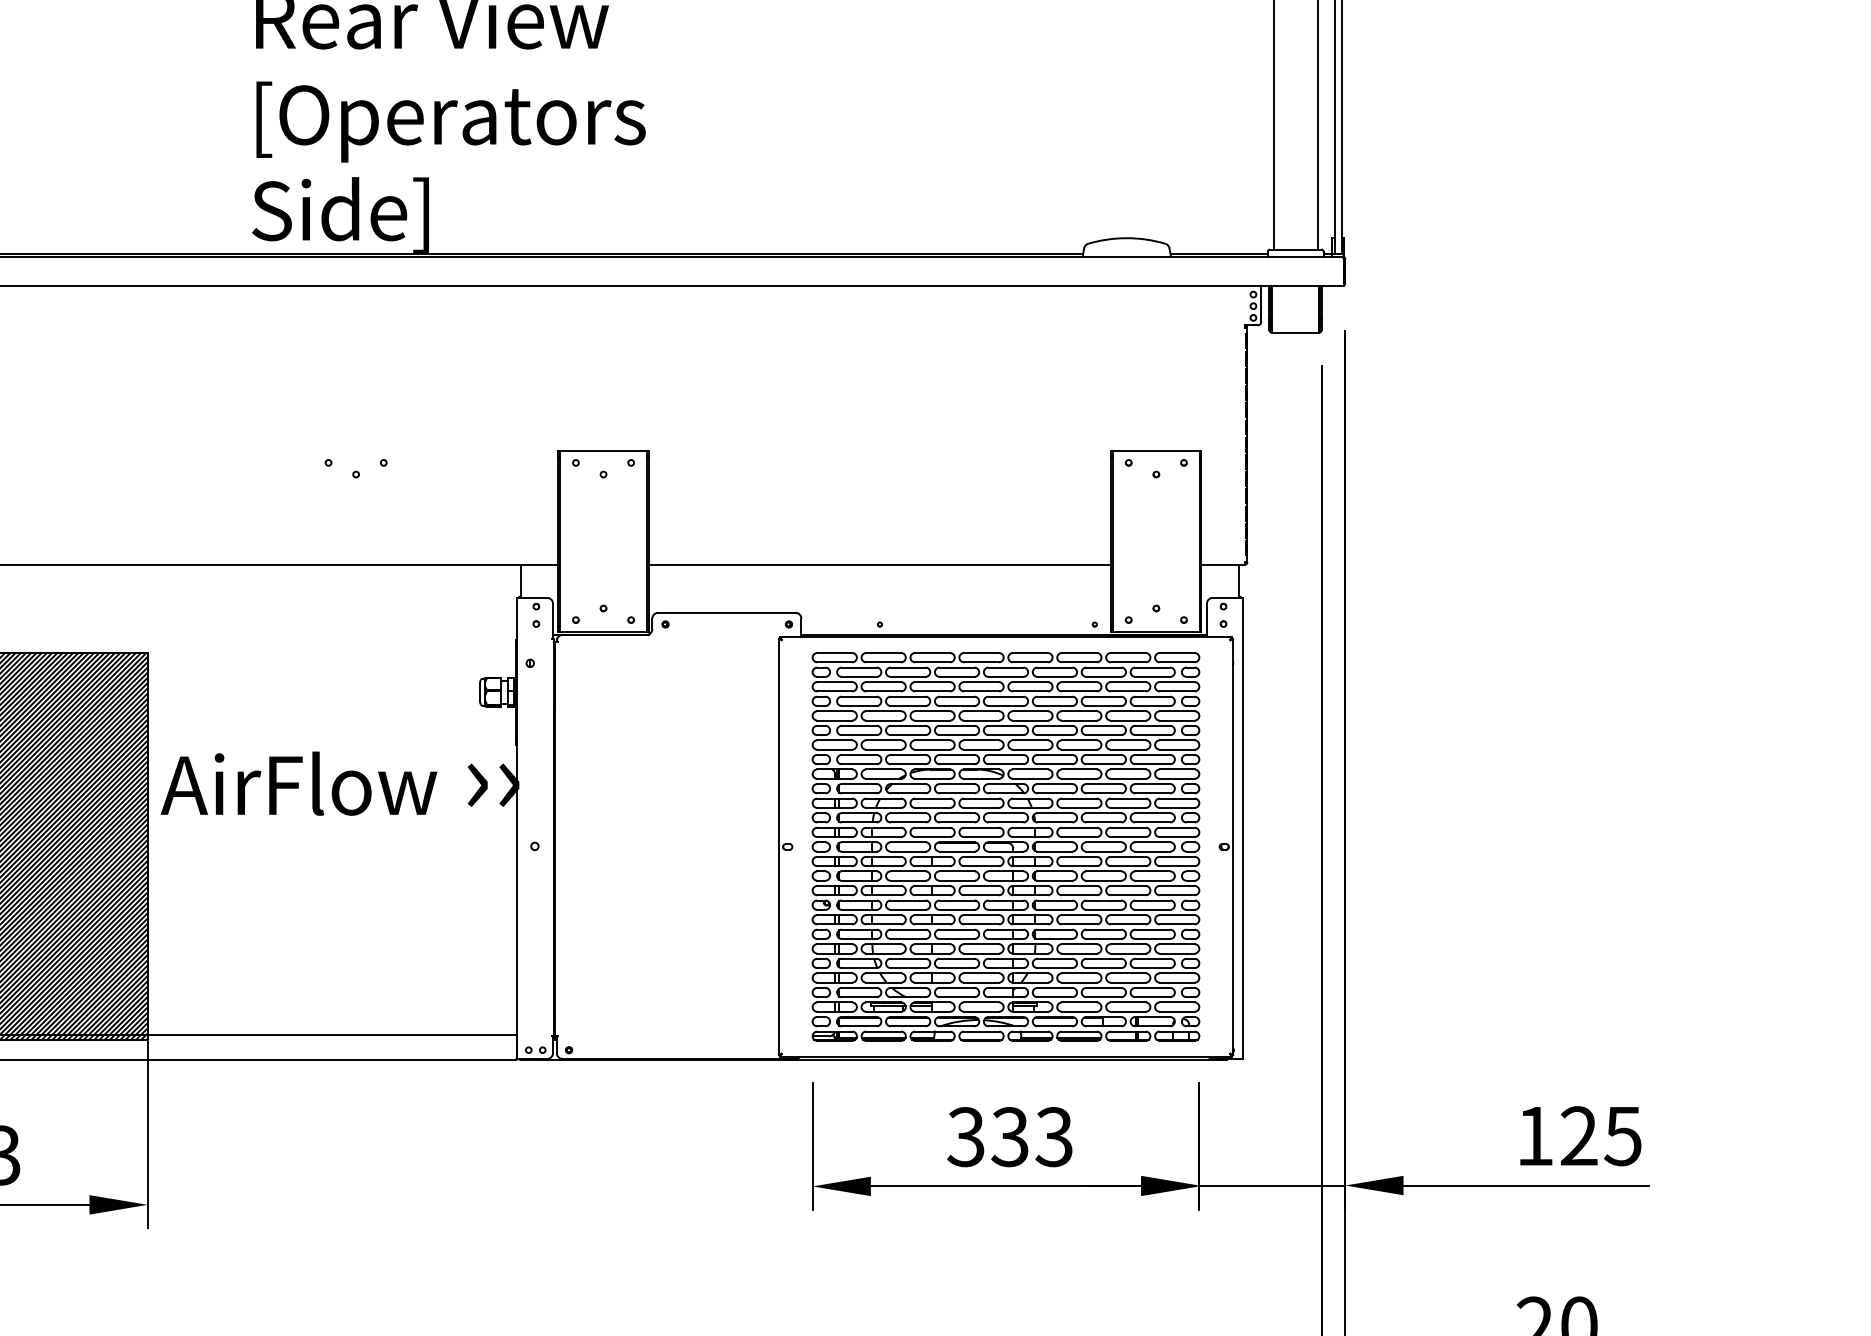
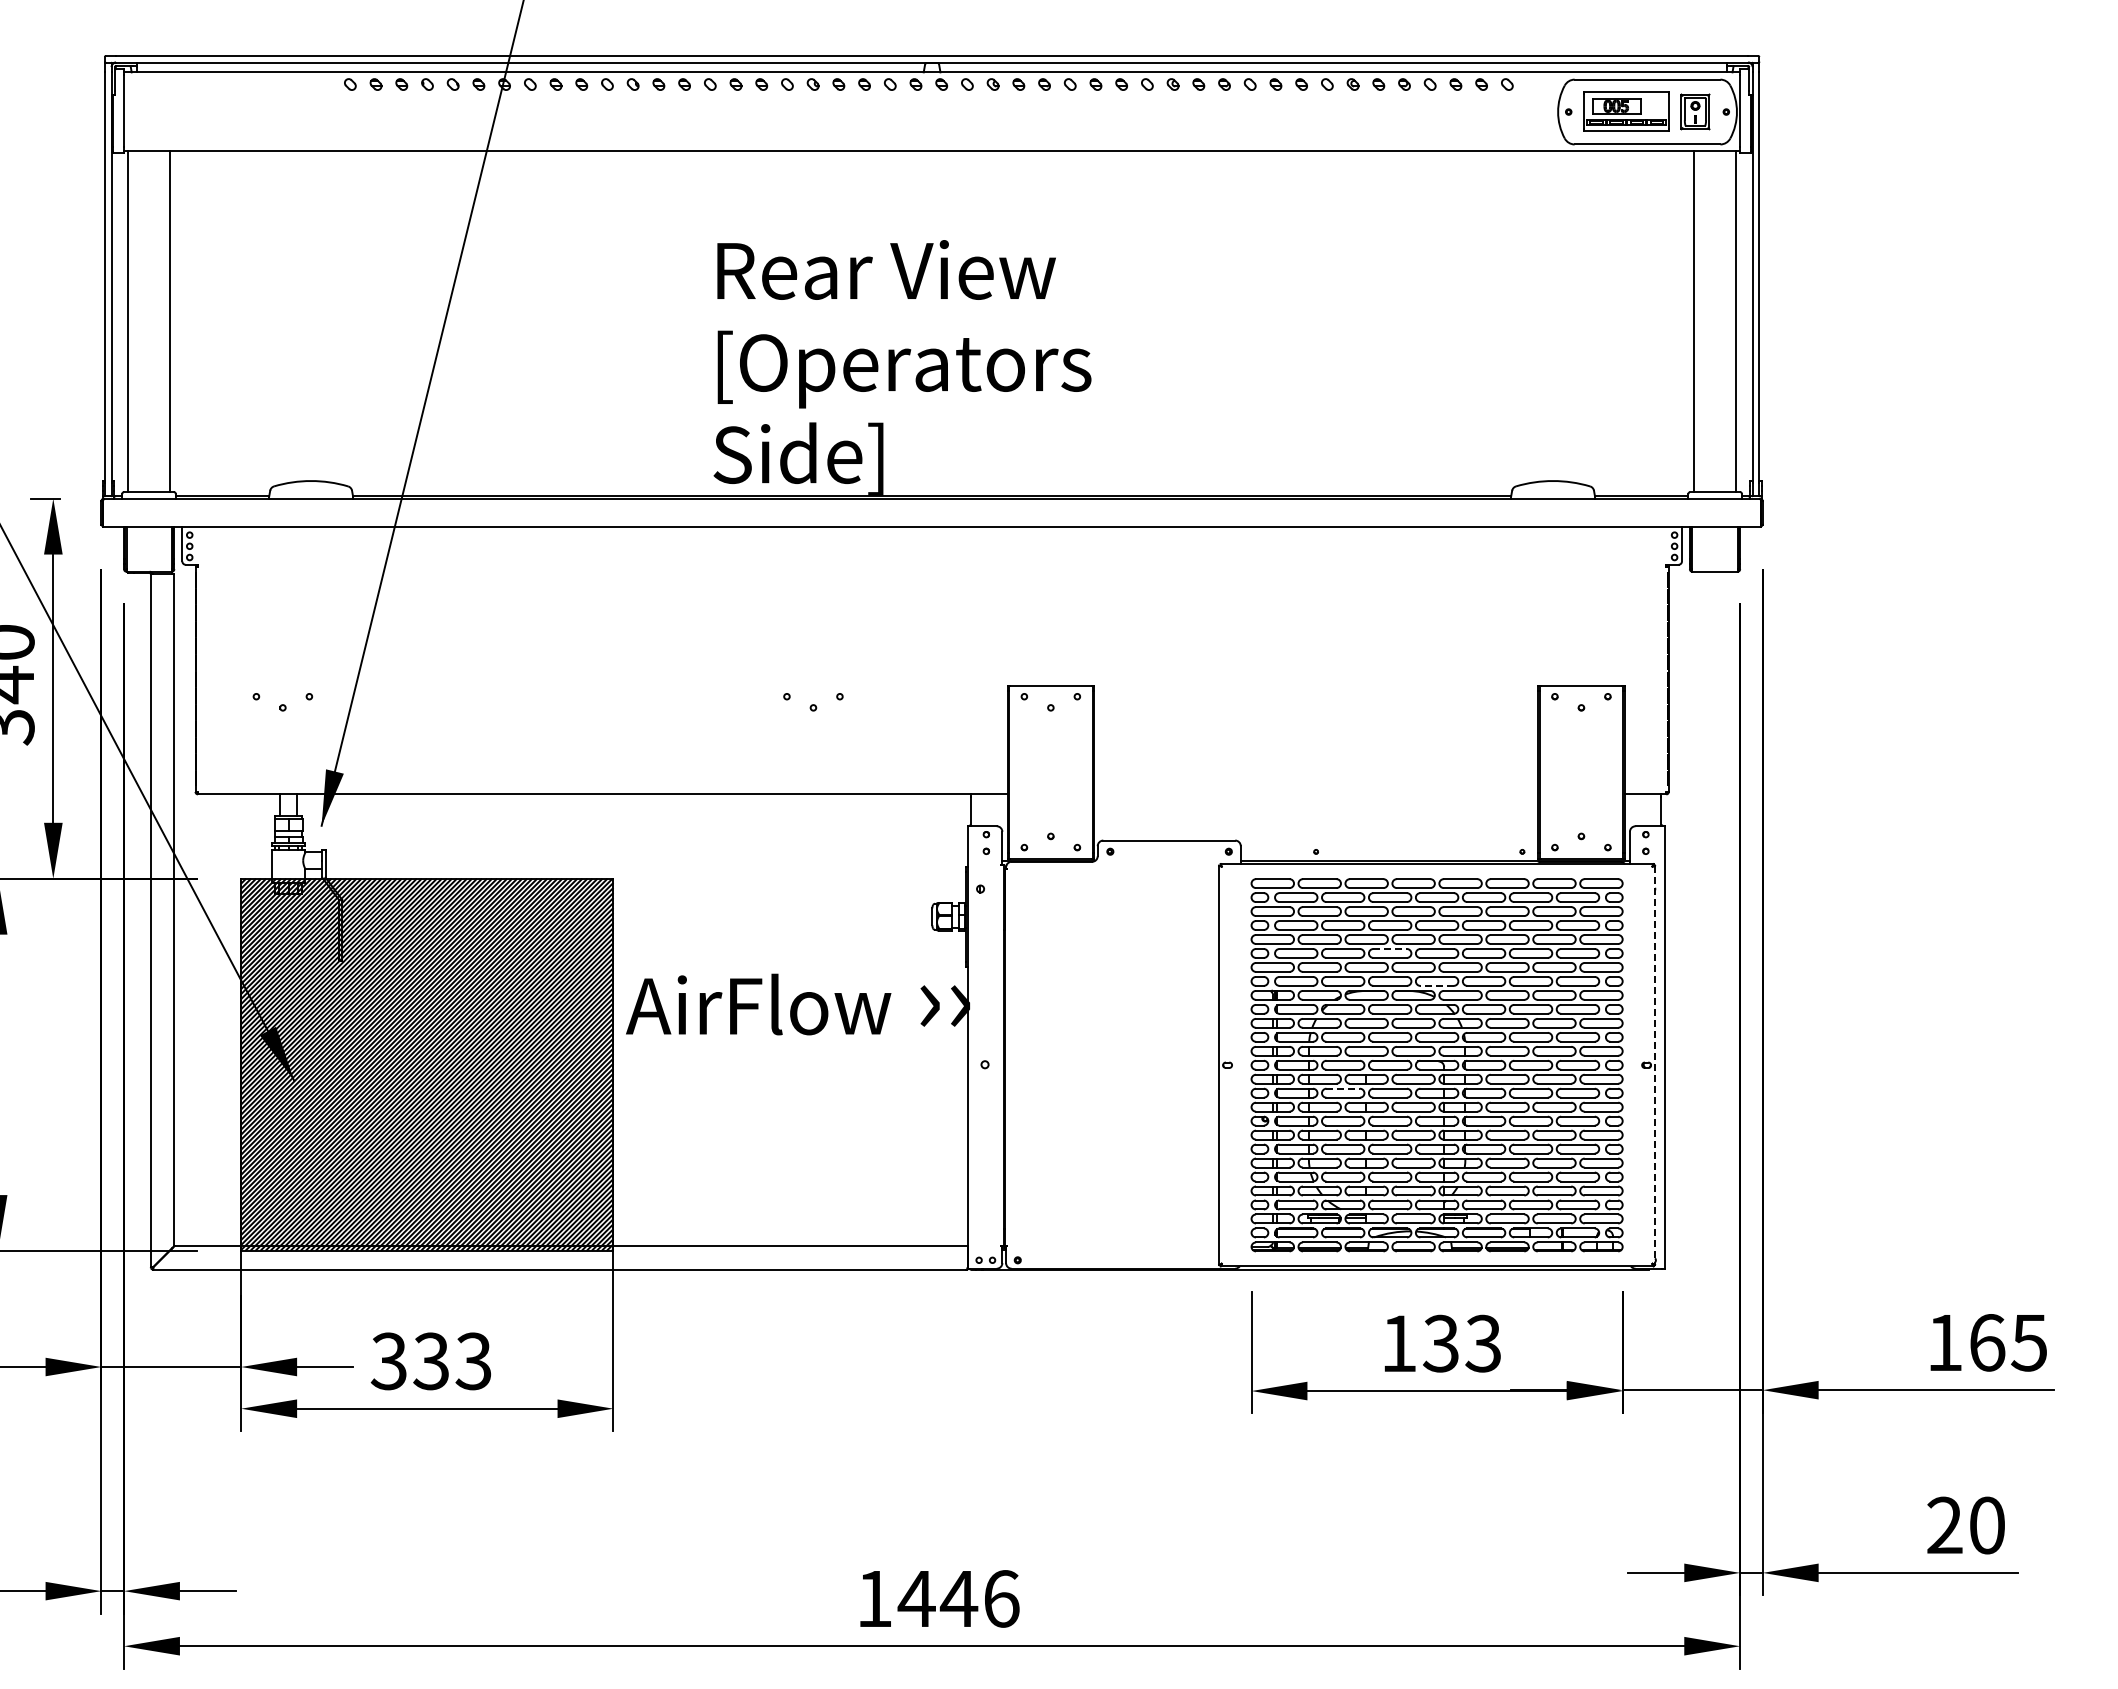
line: (880, 564) -> (1316, 794), removed
line: (957, 726) -> (1390, 949), solid -> dashed
line: (1006, 763) -> (1437, 985), solid -> dashed
line: (1233, 847) -> (1655, 1065), solid -> dashed
line: (908, 871) -> (1343, 1088), solid -> dashed
text: (1579, 1135) -> (1987, 1342), 125 -> 165
text: (965, 1136) -> (1398, 1343), 333 -> 133

